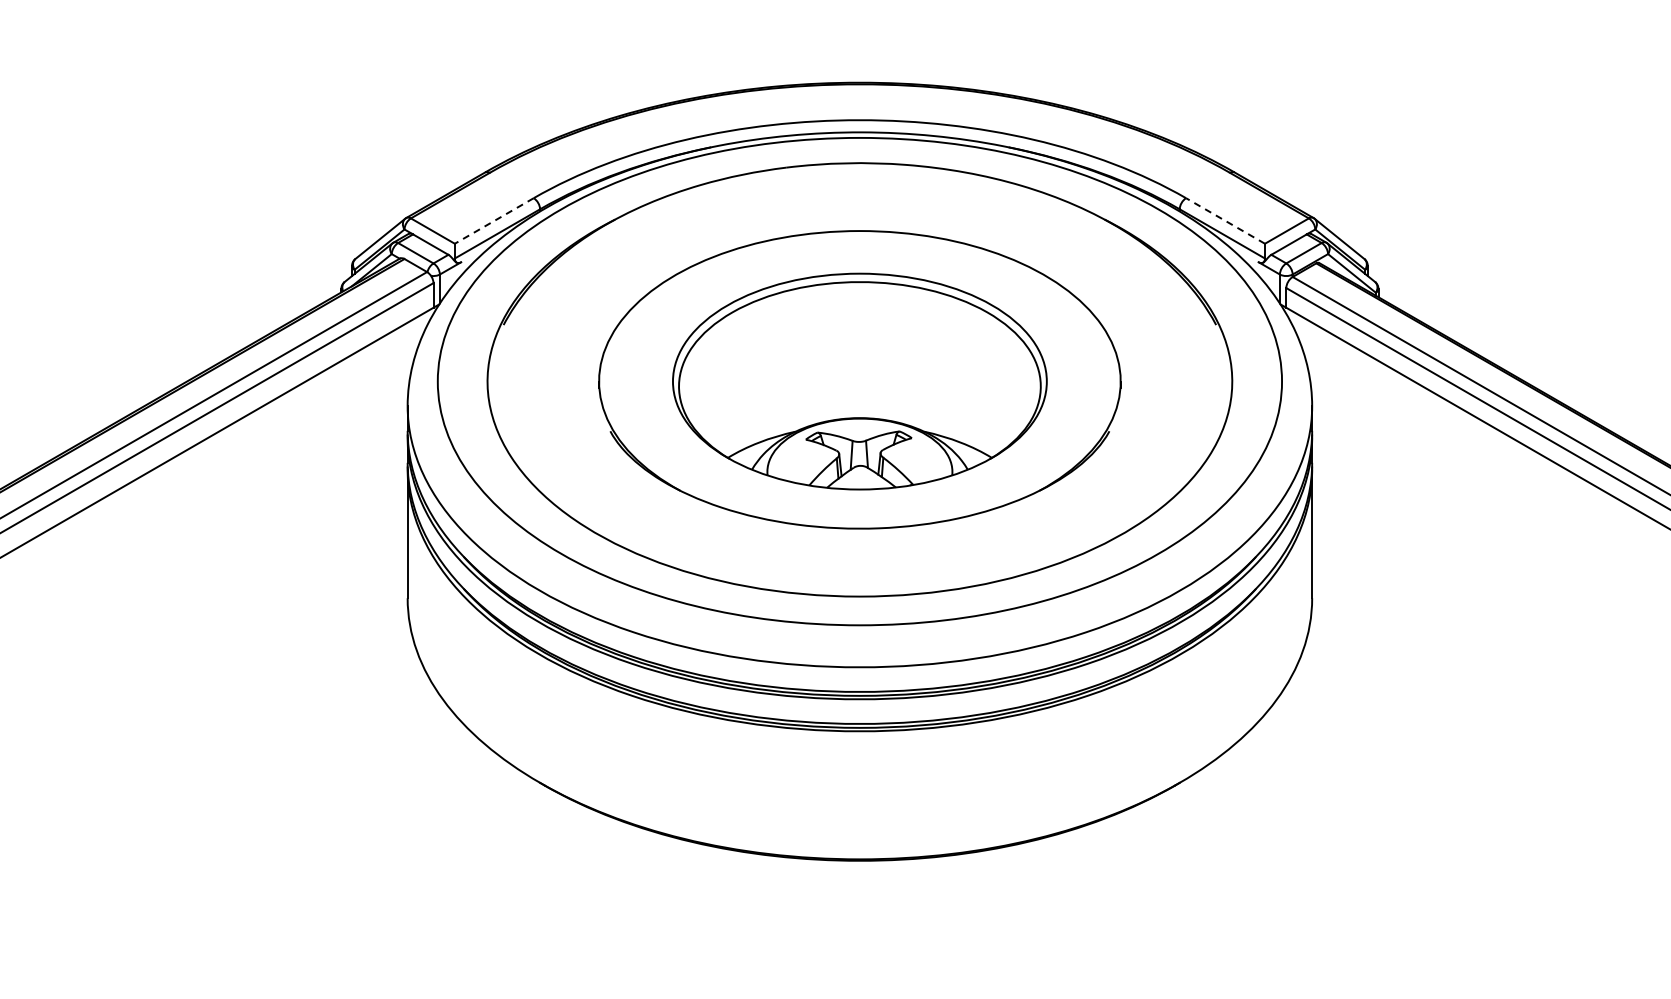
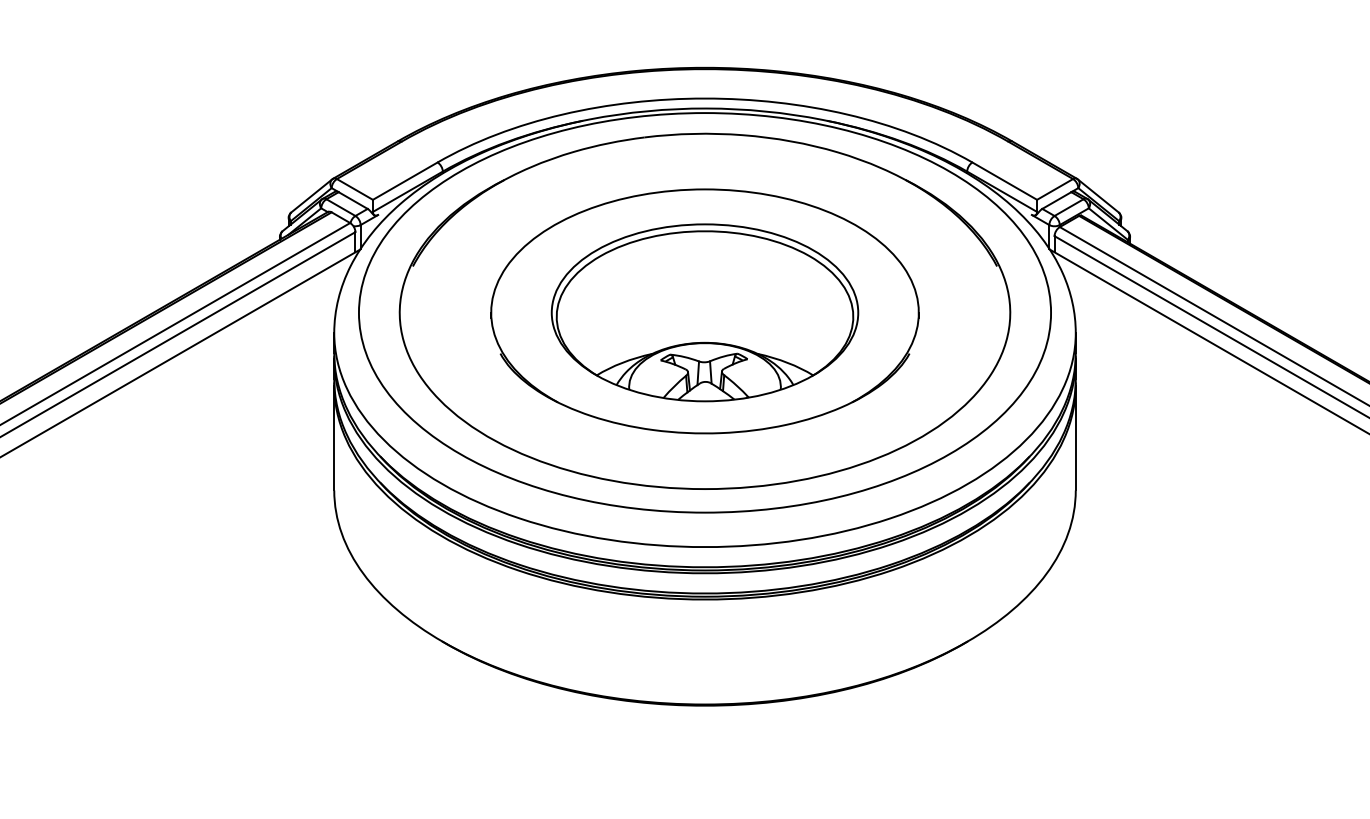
line: (494, 220) -> (405, 180), dashed -> solid
line: (1225, 220) -> (1004, 180), dashed -> solid

